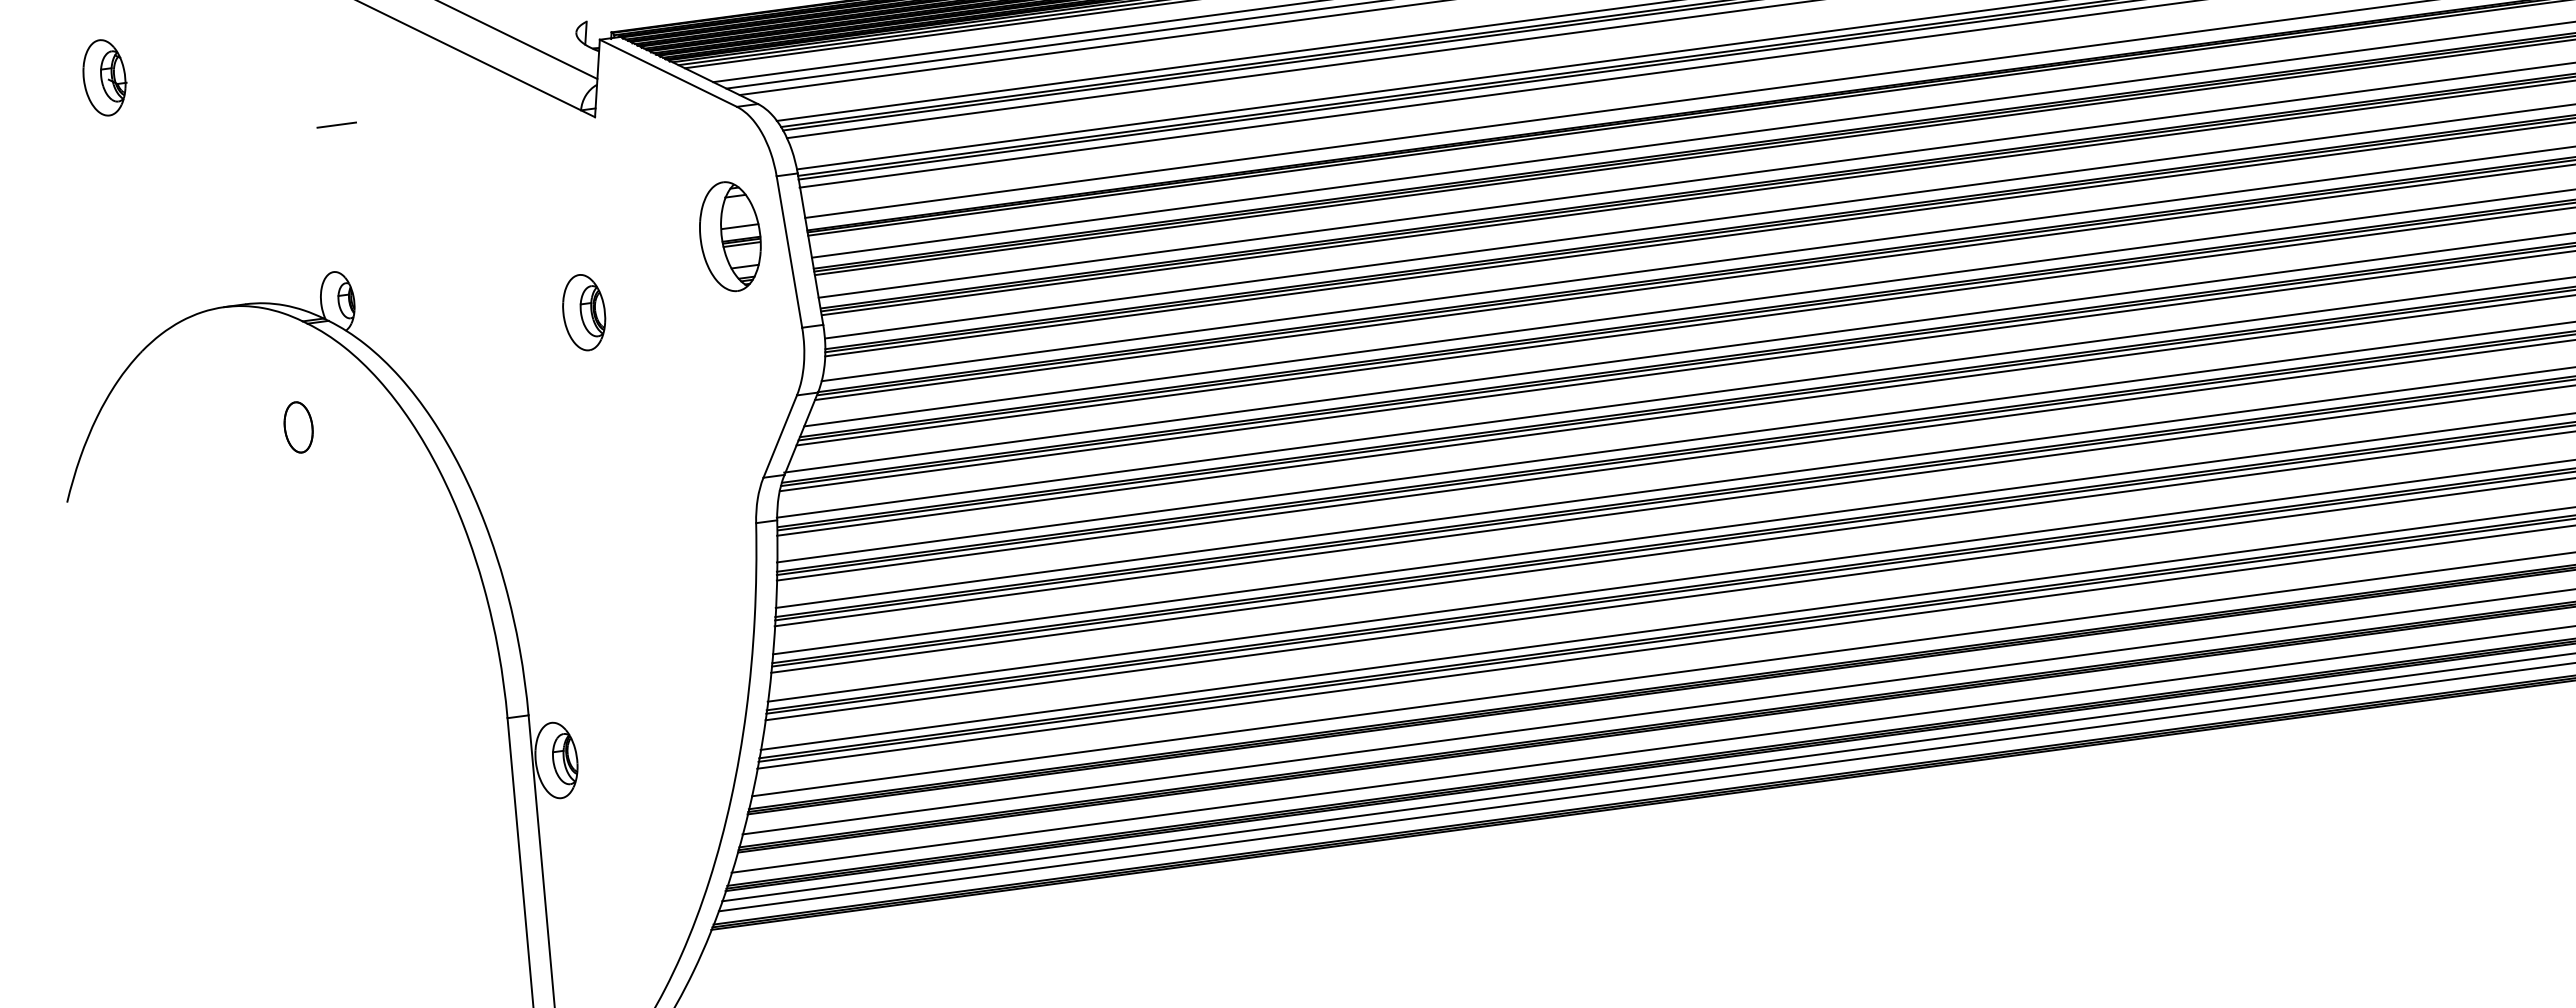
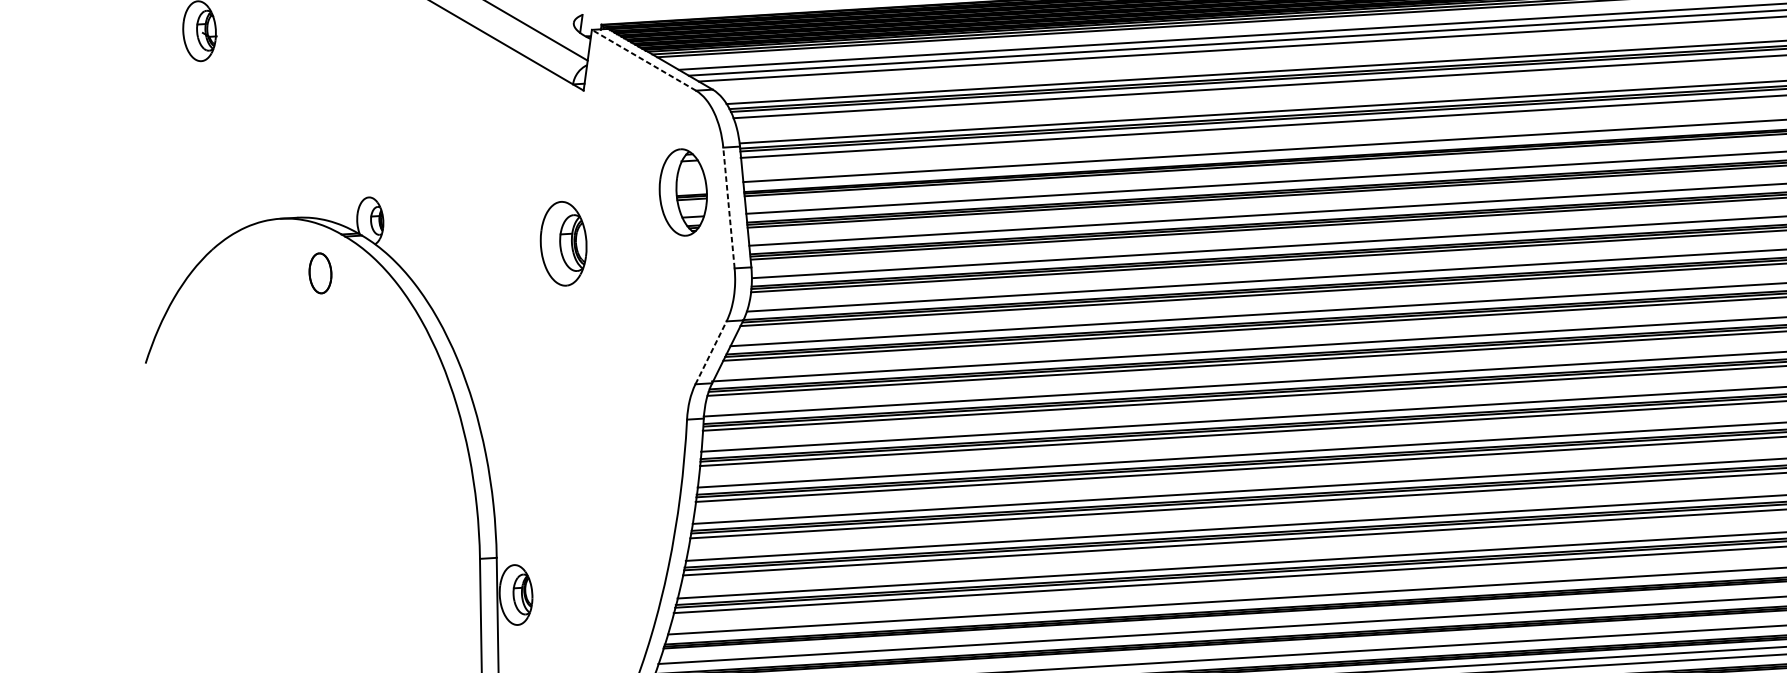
line: (667, 73) -> (643, 60), solid -> dashed
line: (336, 124) -> (379, 81), removed
line: (740, 226) -> (691, 185), removed
line: (789, 252) -> (728, 208), solid -> dashed
part: (584, 312) -> (564, 243), size x1.4
part: (298, 427) -> (320, 273), moved
line: (780, 436) -> (711, 352), solid -> dashed

